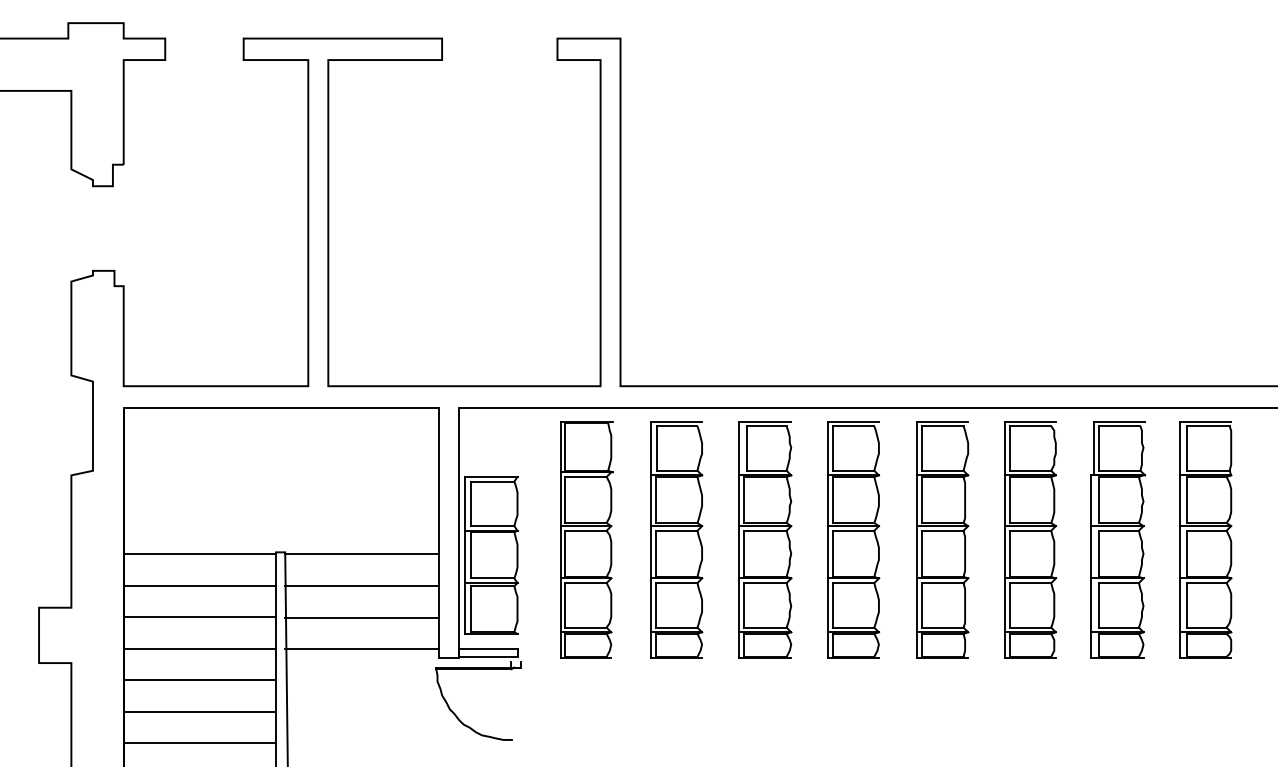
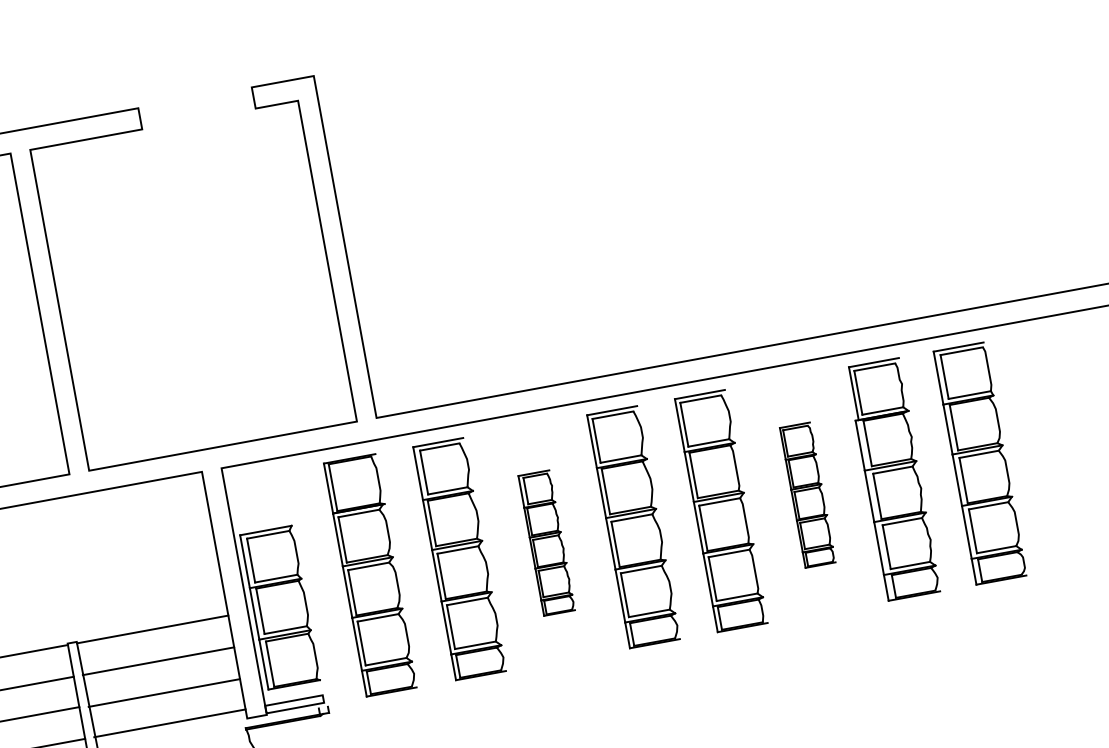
part: (765, 539) -> (546, 542), size x0.6
part: (1030, 539) -> (807, 494), size x0.6

